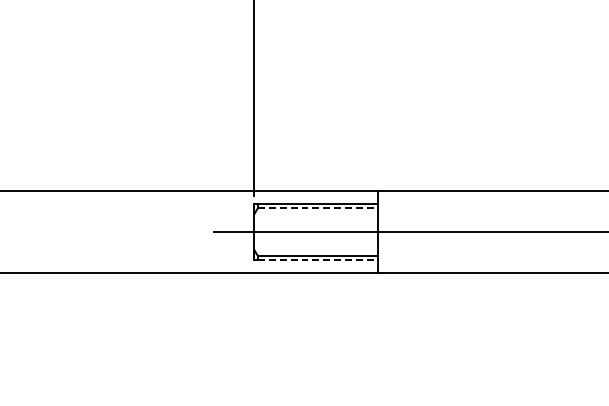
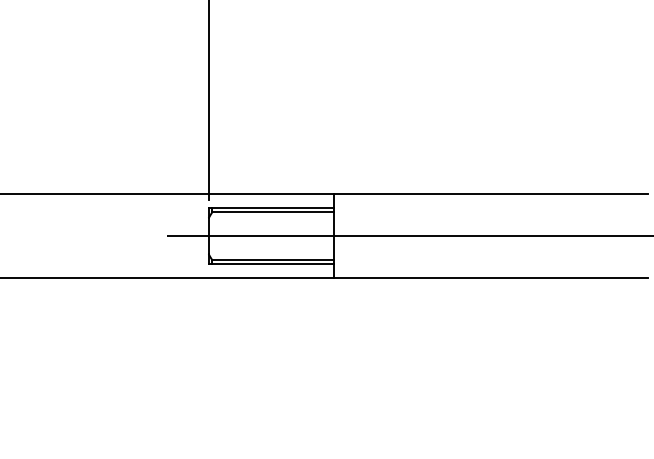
line: (318, 208) -> (273, 212), dashed -> solid
line: (318, 260) -> (273, 264), dashed -> solid

